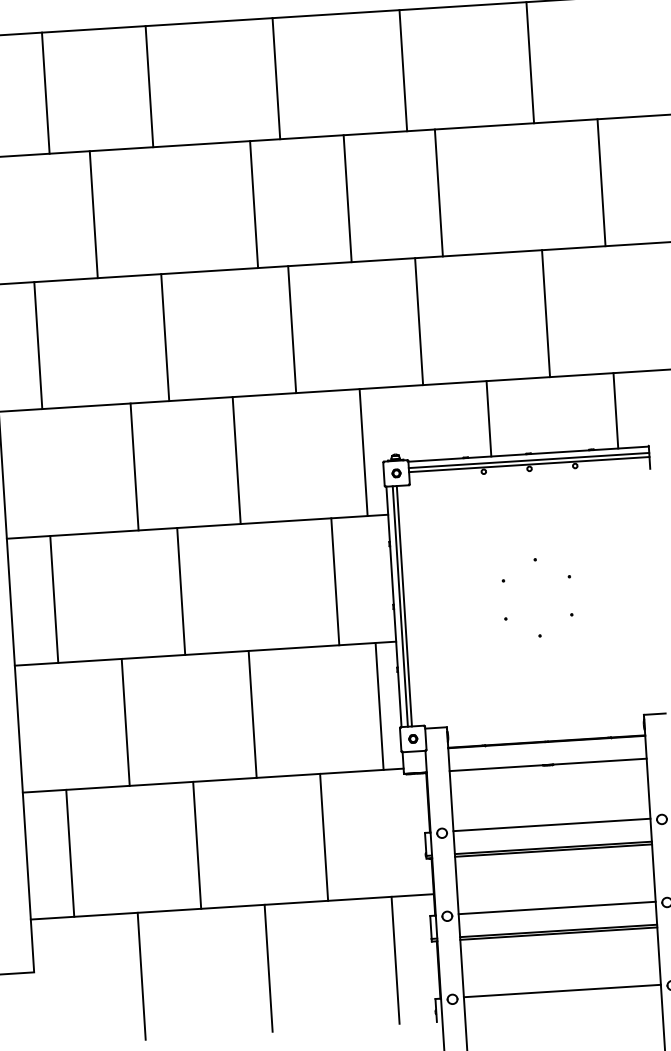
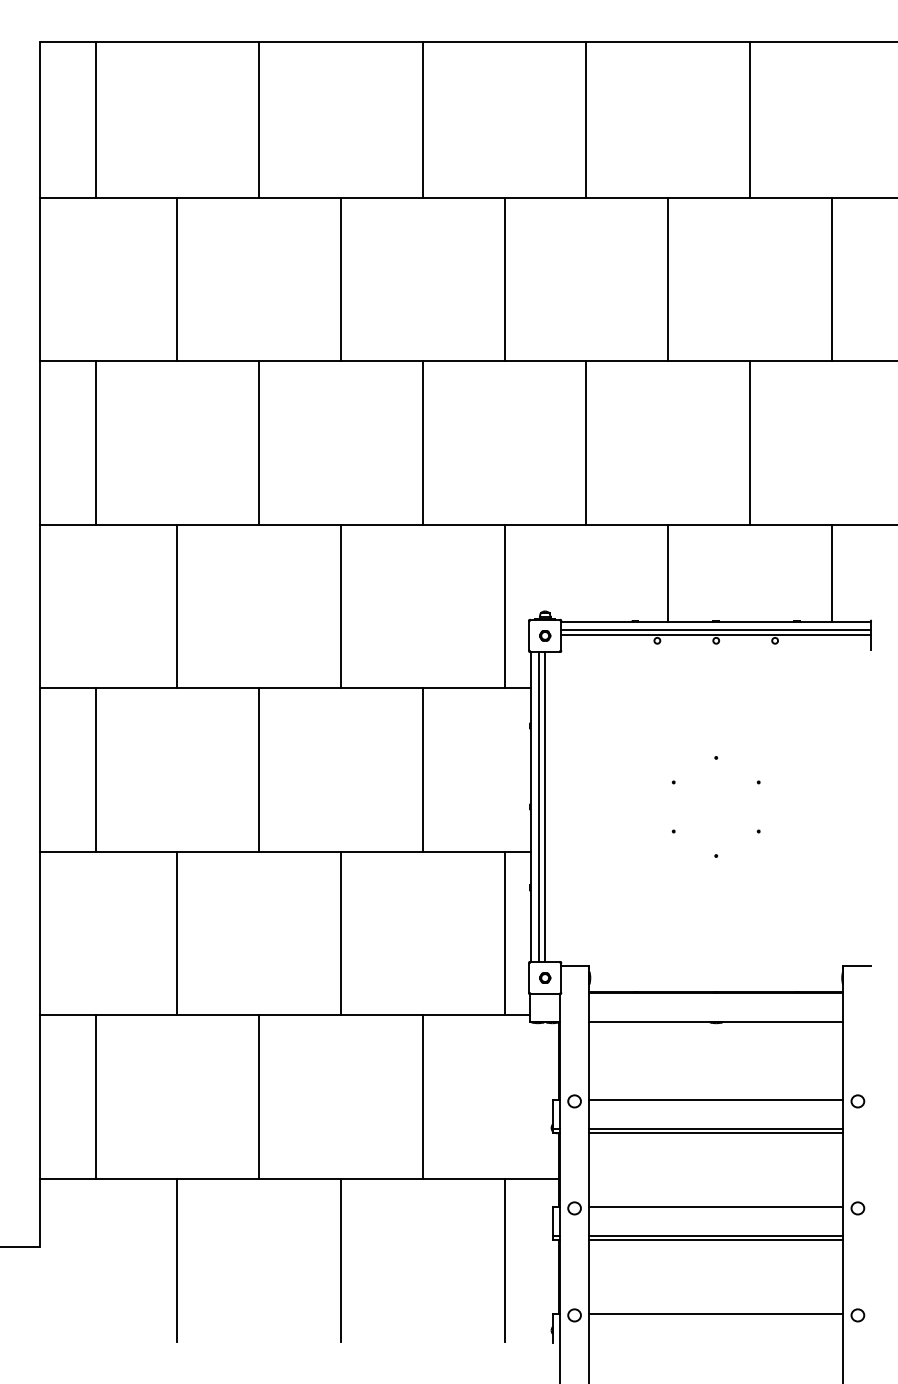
line: (45, 93) -> (95, 119), moved
line: (439, 193) -> (668, 279), moved
line: (254, 204) -> (341, 279), moved
line: (134, 467) -> (177, 606), moved
line: (335, 581) -> (422, 769), moved

